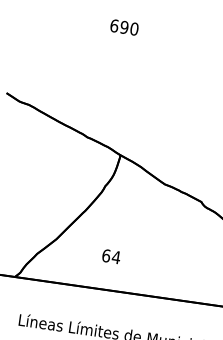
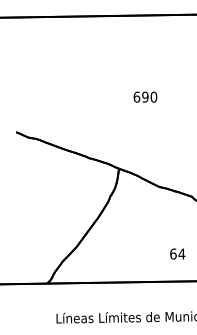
text: (124, 26) -> (145, 96), moved
text: (111, 255) -> (177, 253), moved

